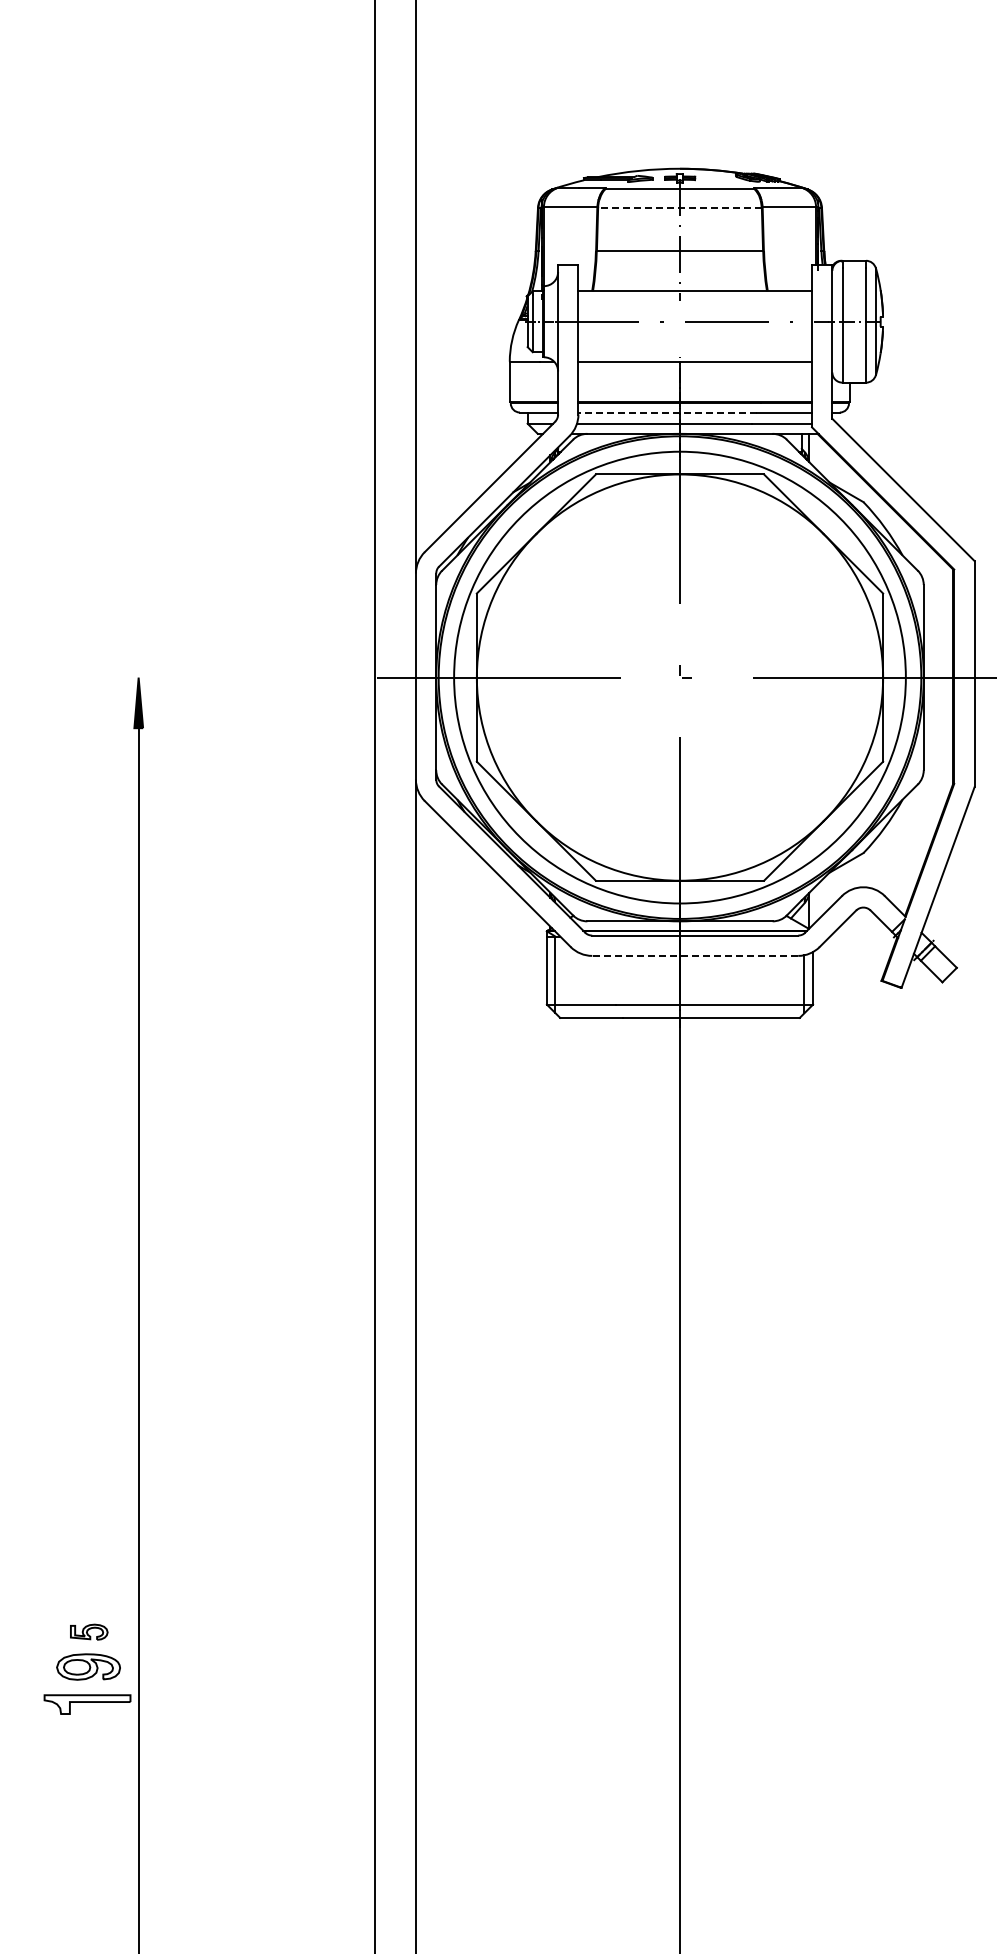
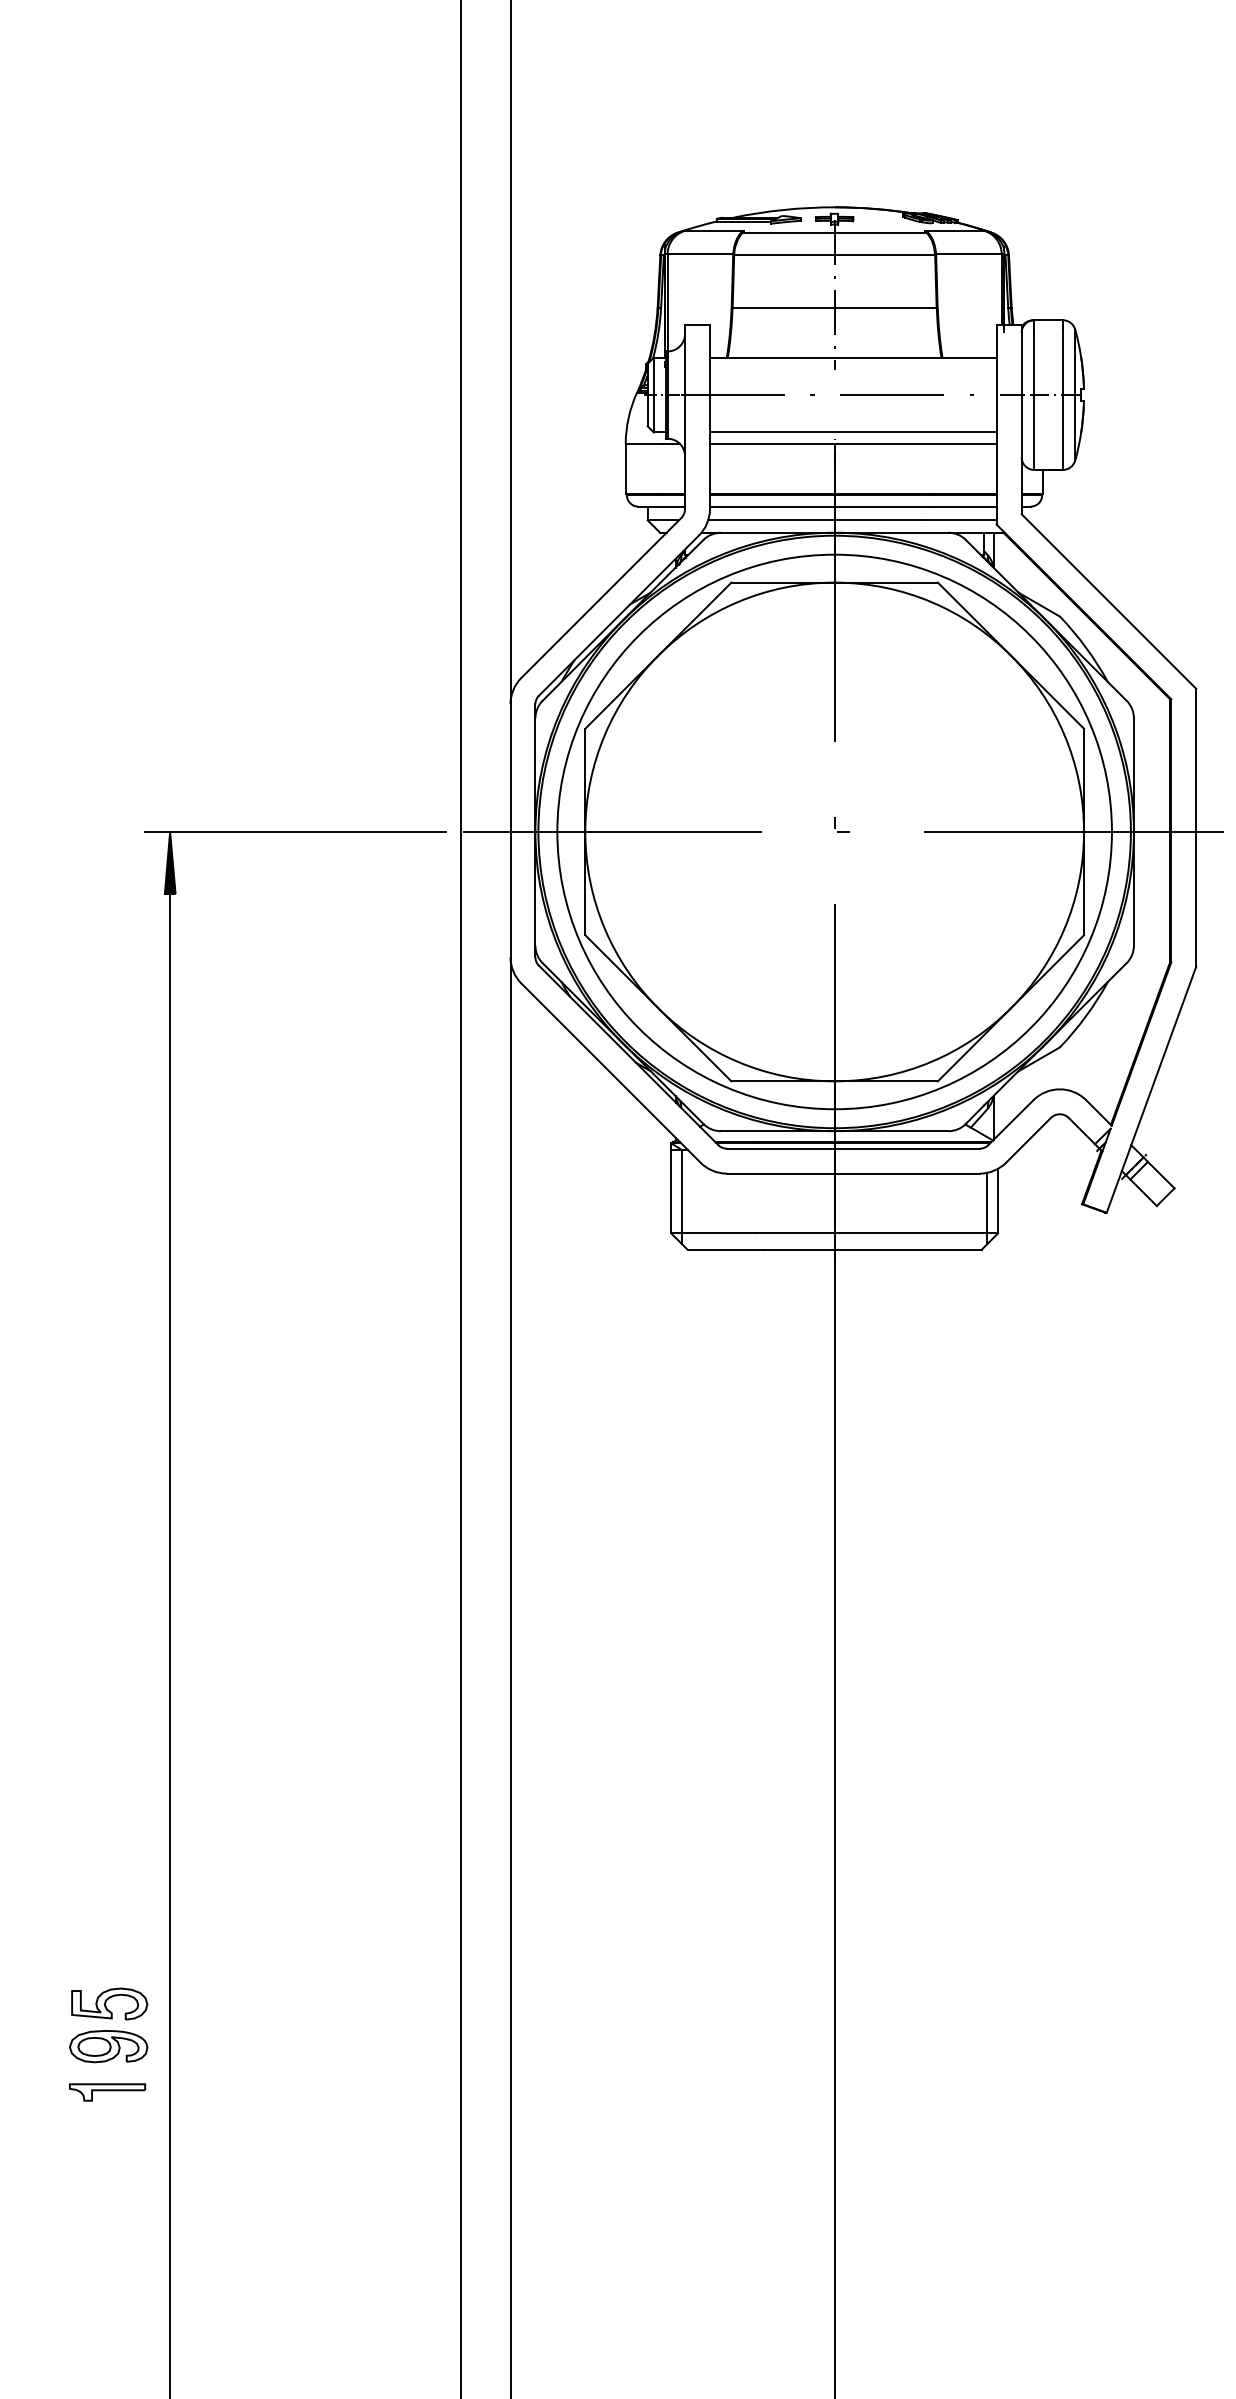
line: (680, 207) -> (835, 254), dashed -> solid
line: (695, 352) -> (853, 432), added
line: (667, 412) -> (819, 506), dashed -> solid
line: (240, 677) -> (295, 831), added
line: (695, 955) -> (853, 1173), dashed -> solid
part: (88, 1631) -> (108, 2002), size x1.67
part: (87, 1703) -> (107, 2091), size x0.71

